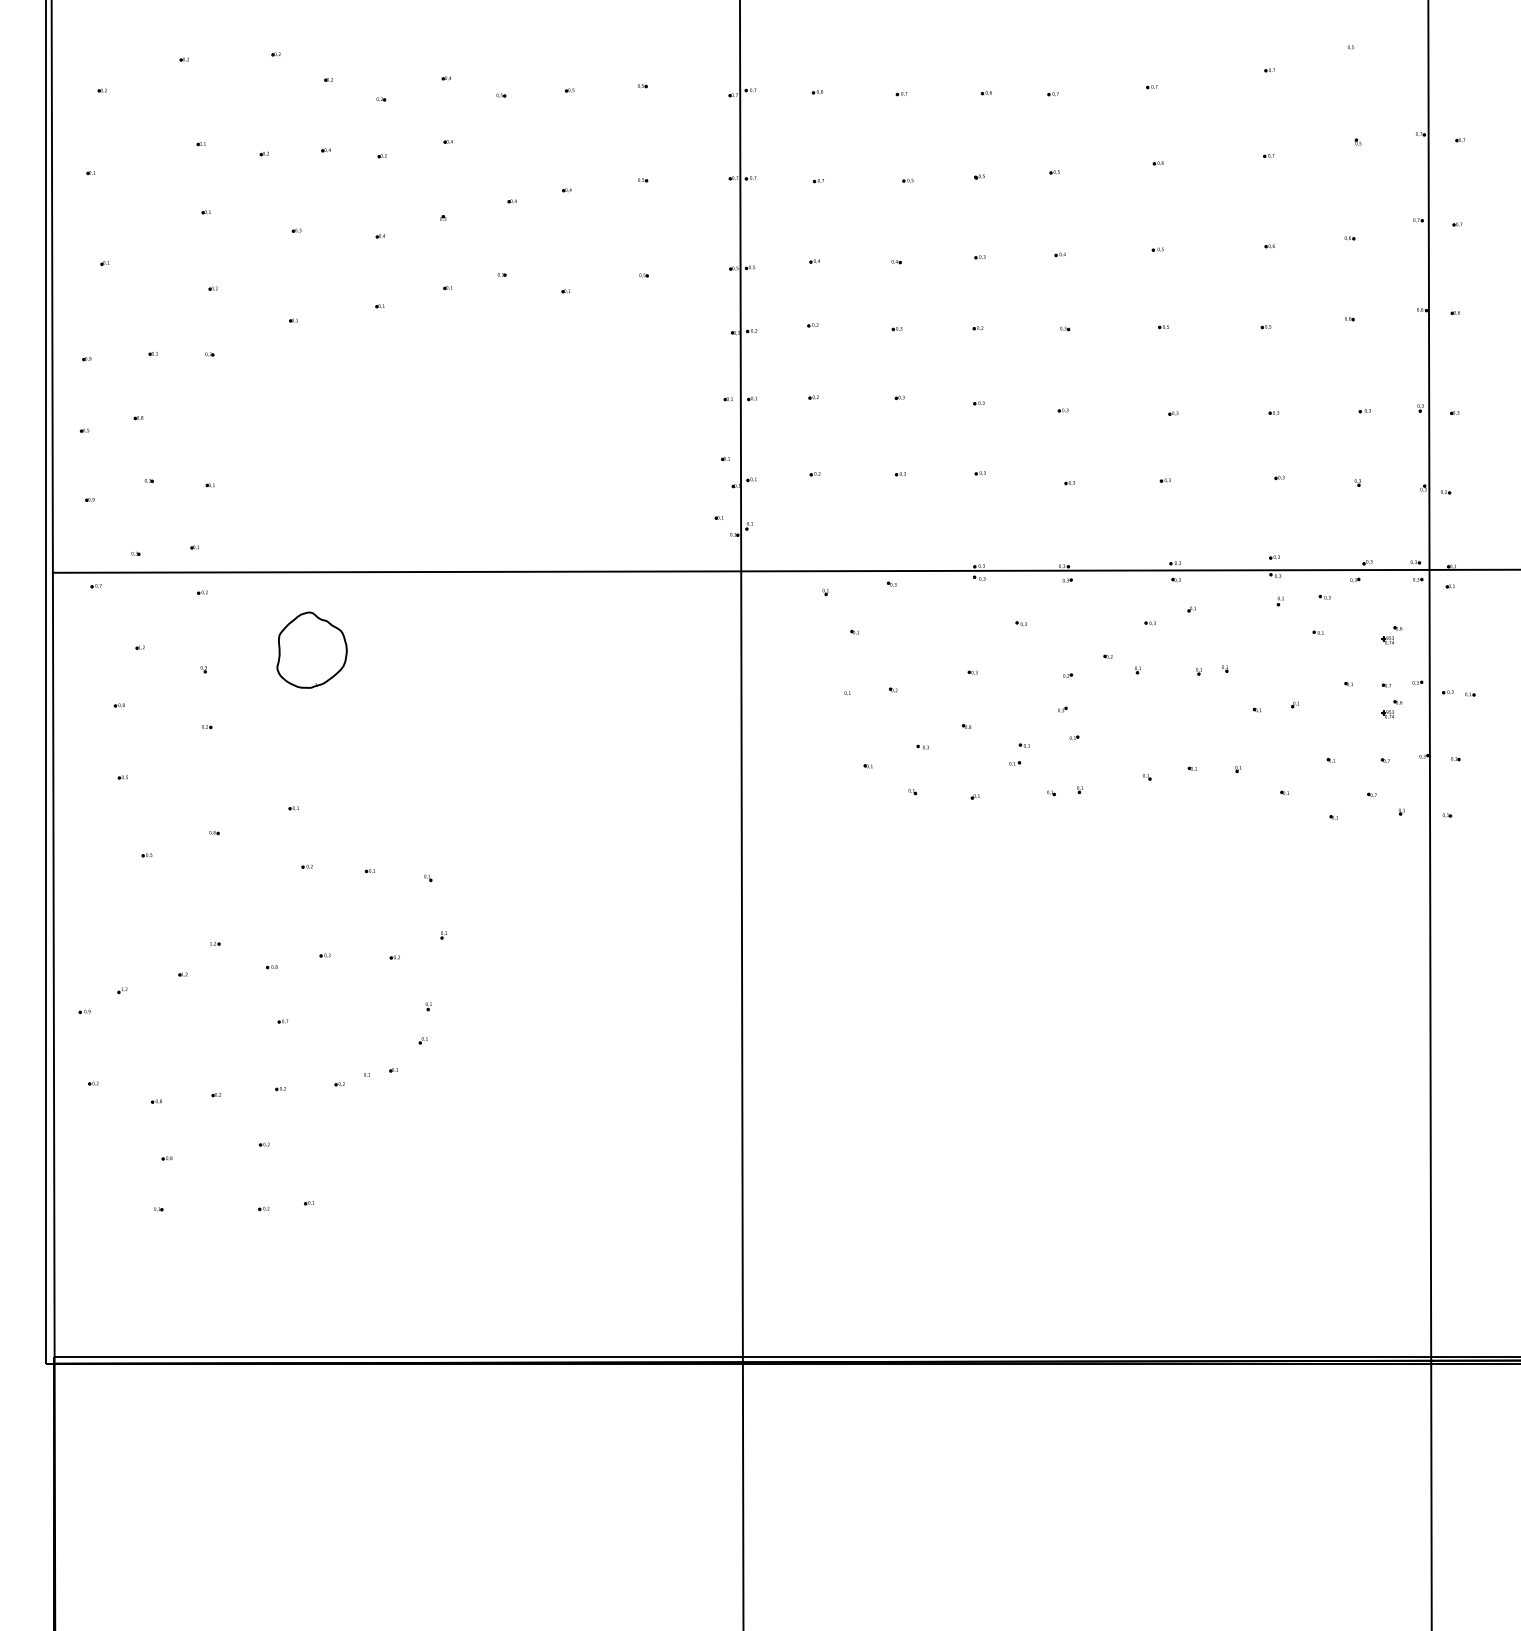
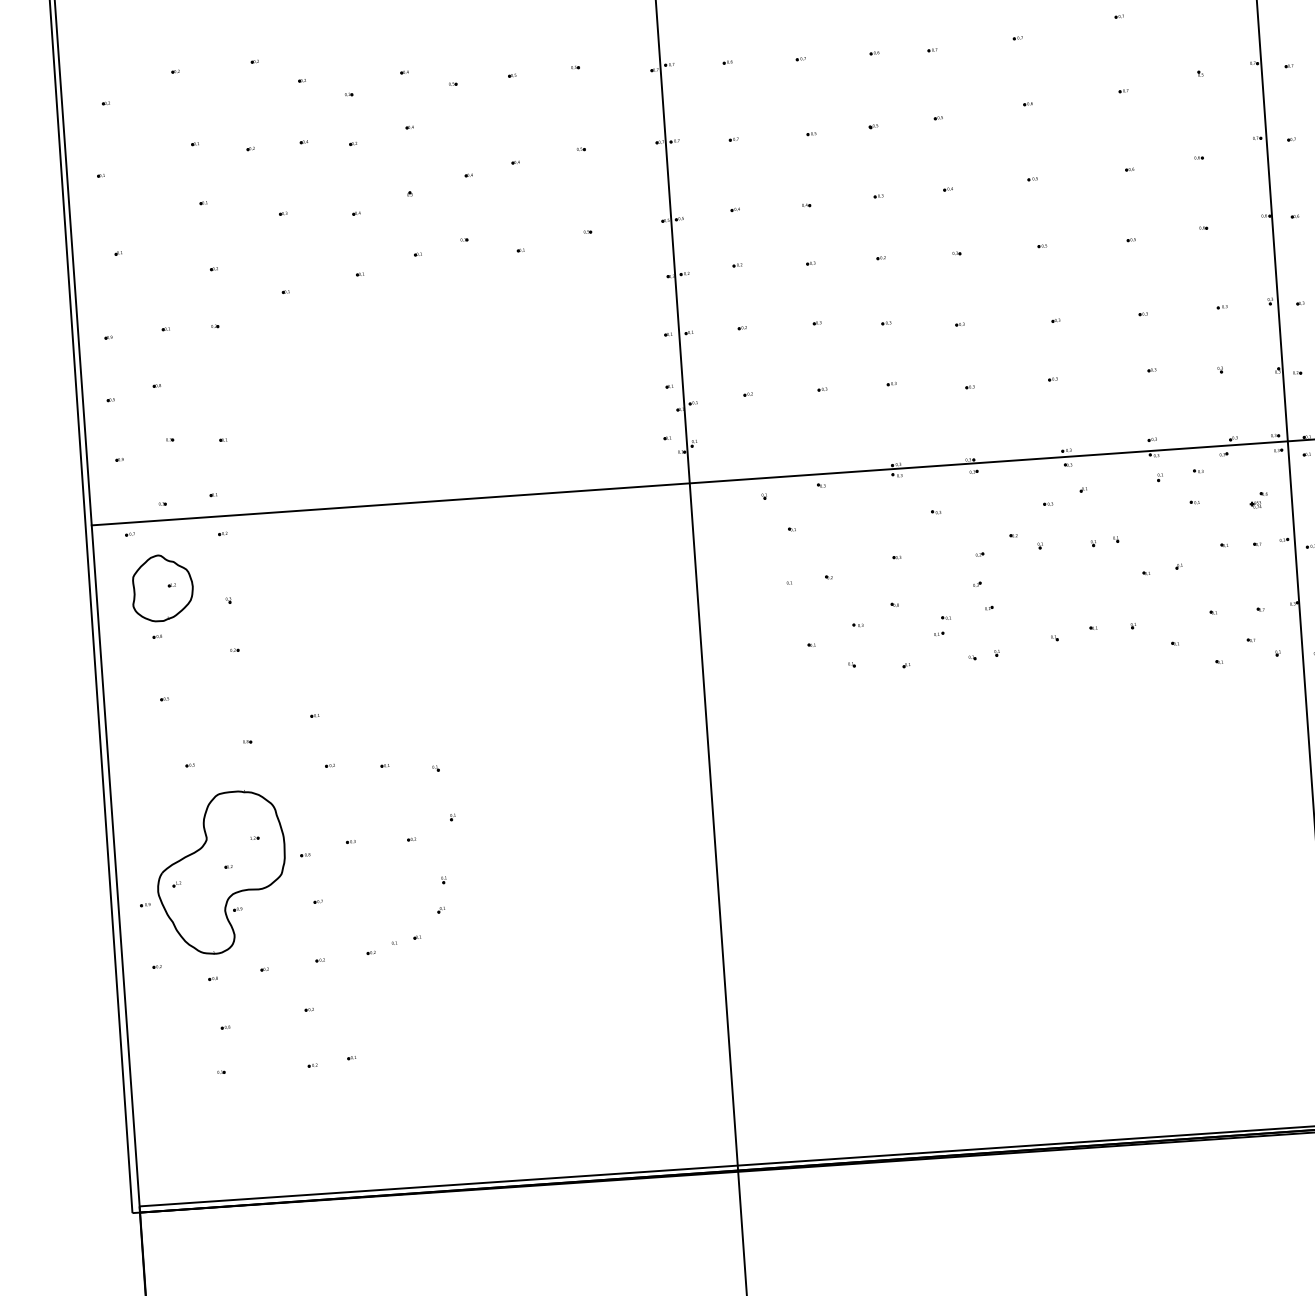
part: (311, 649) -> (161, 587), moved
part: (1391, 709) -> (1263, 564), removed
part: (174, 980) -> (221, 872), added

